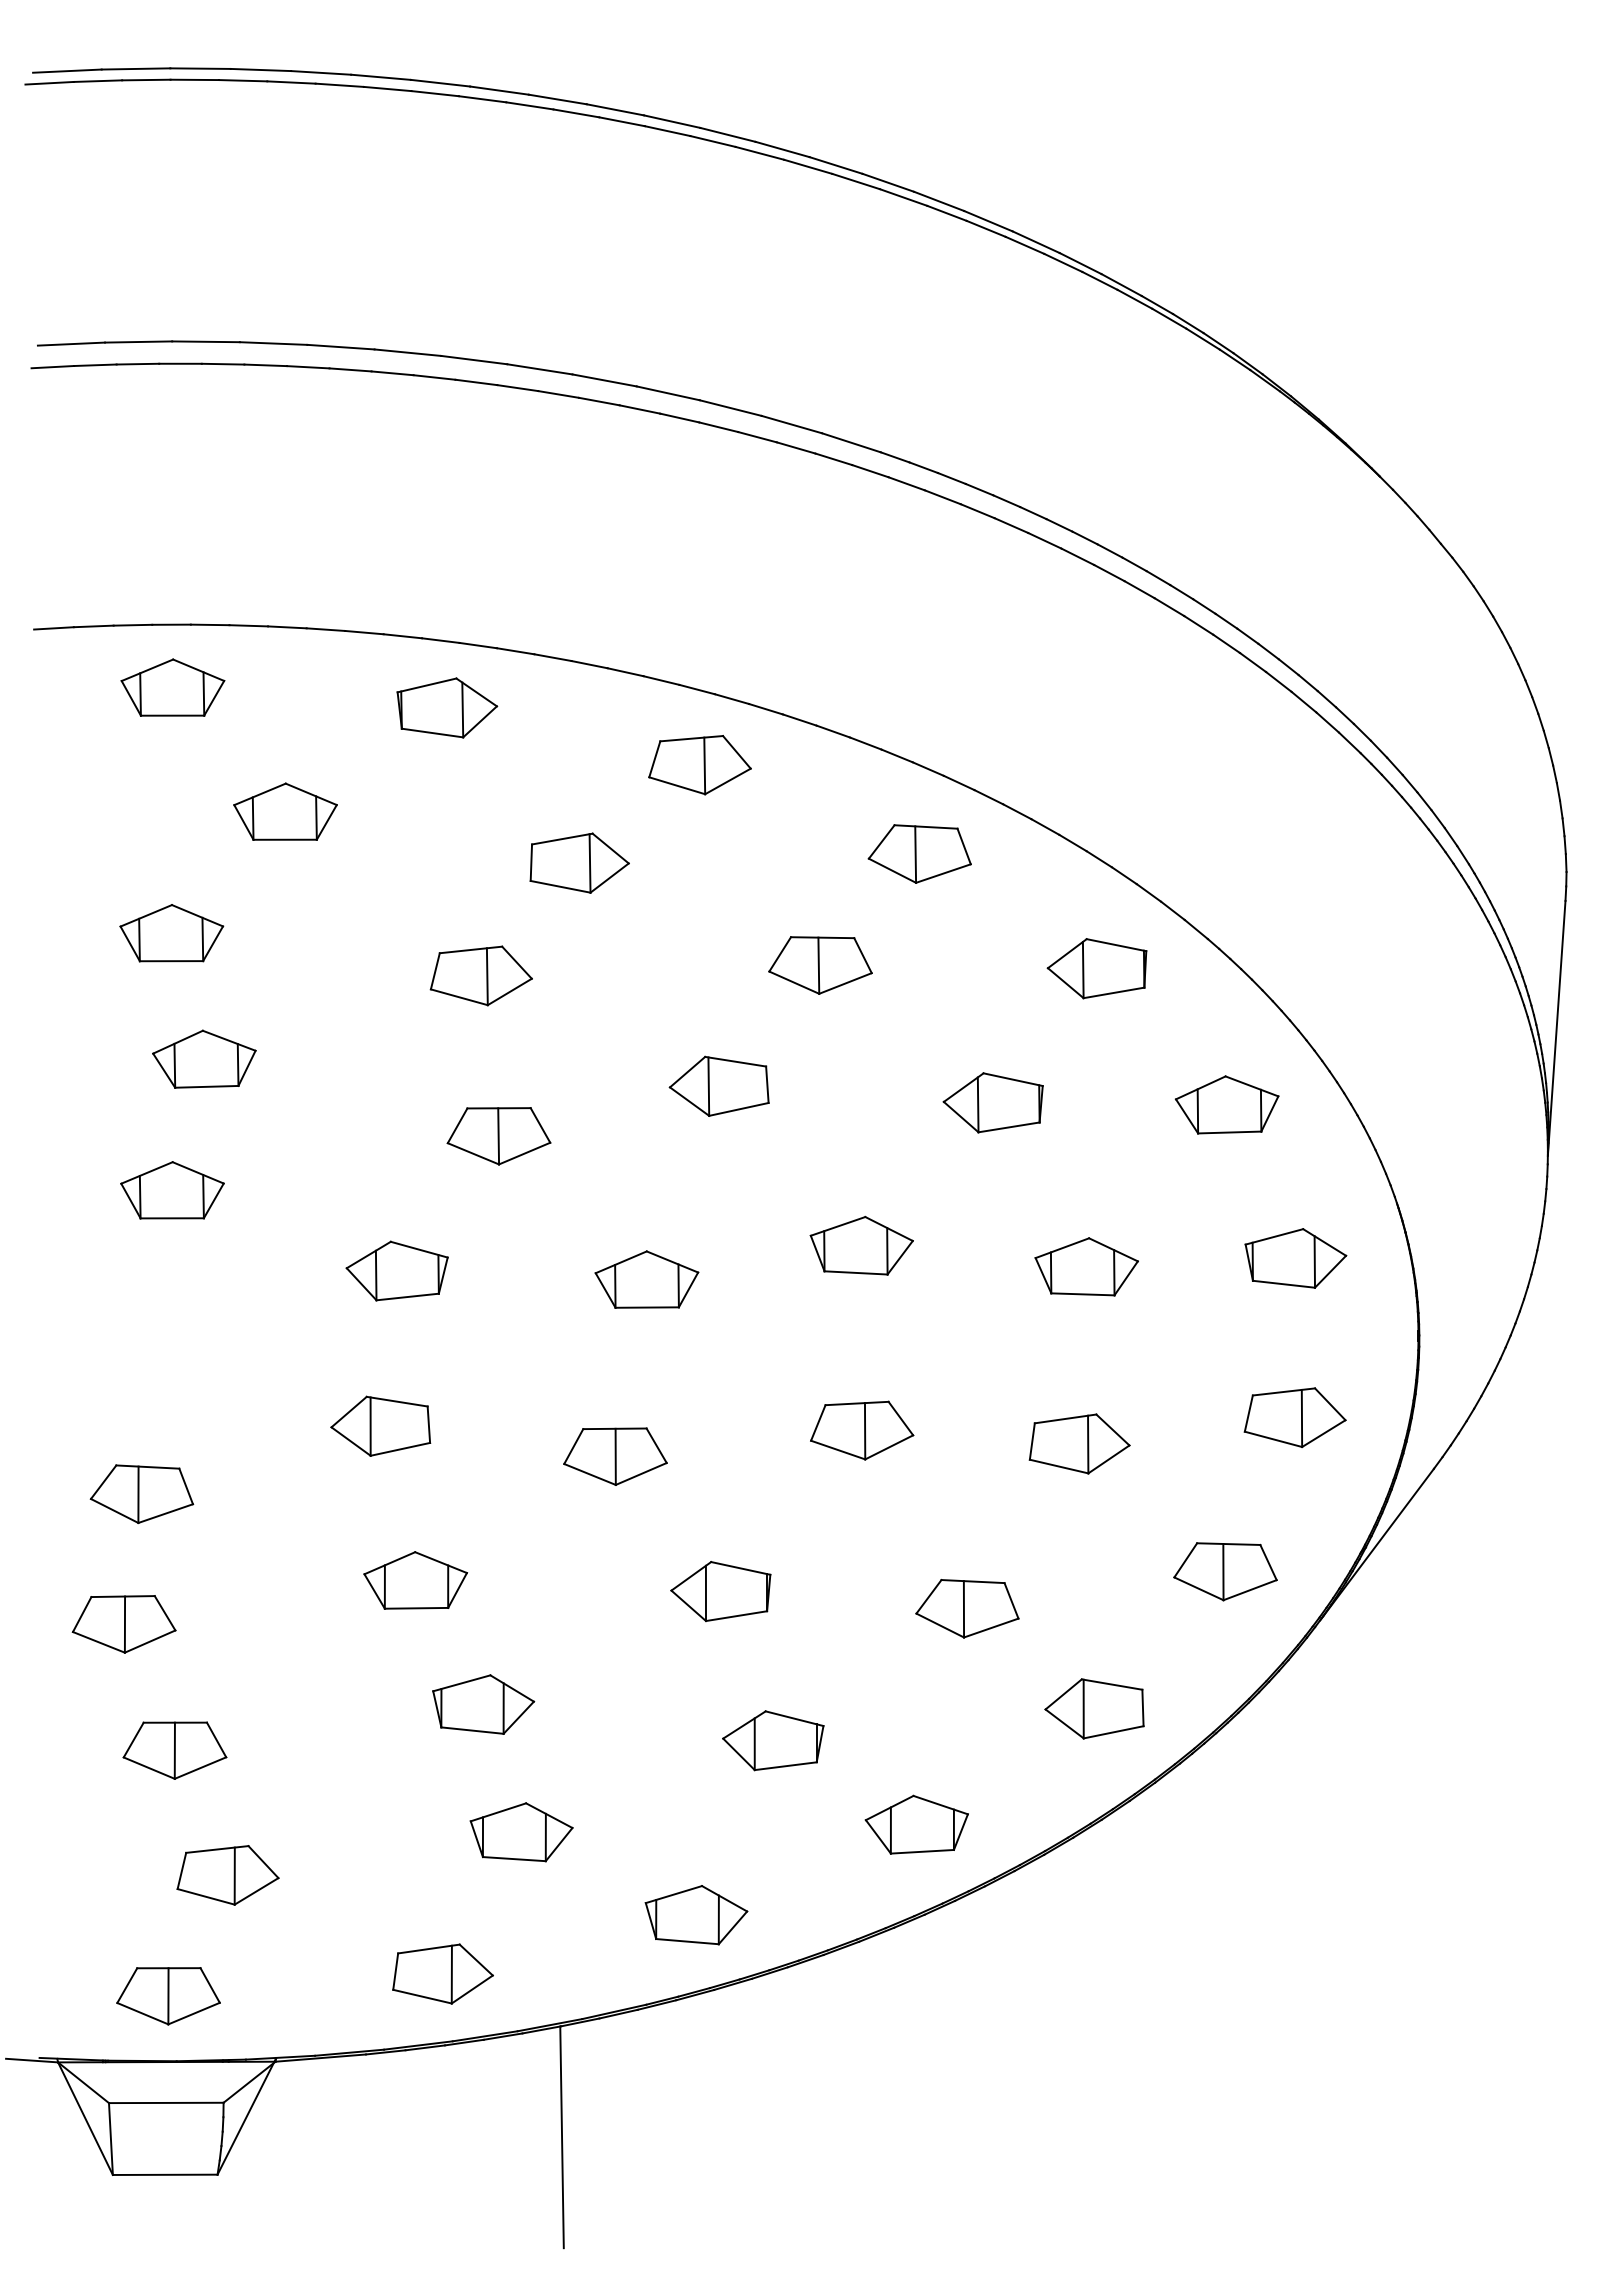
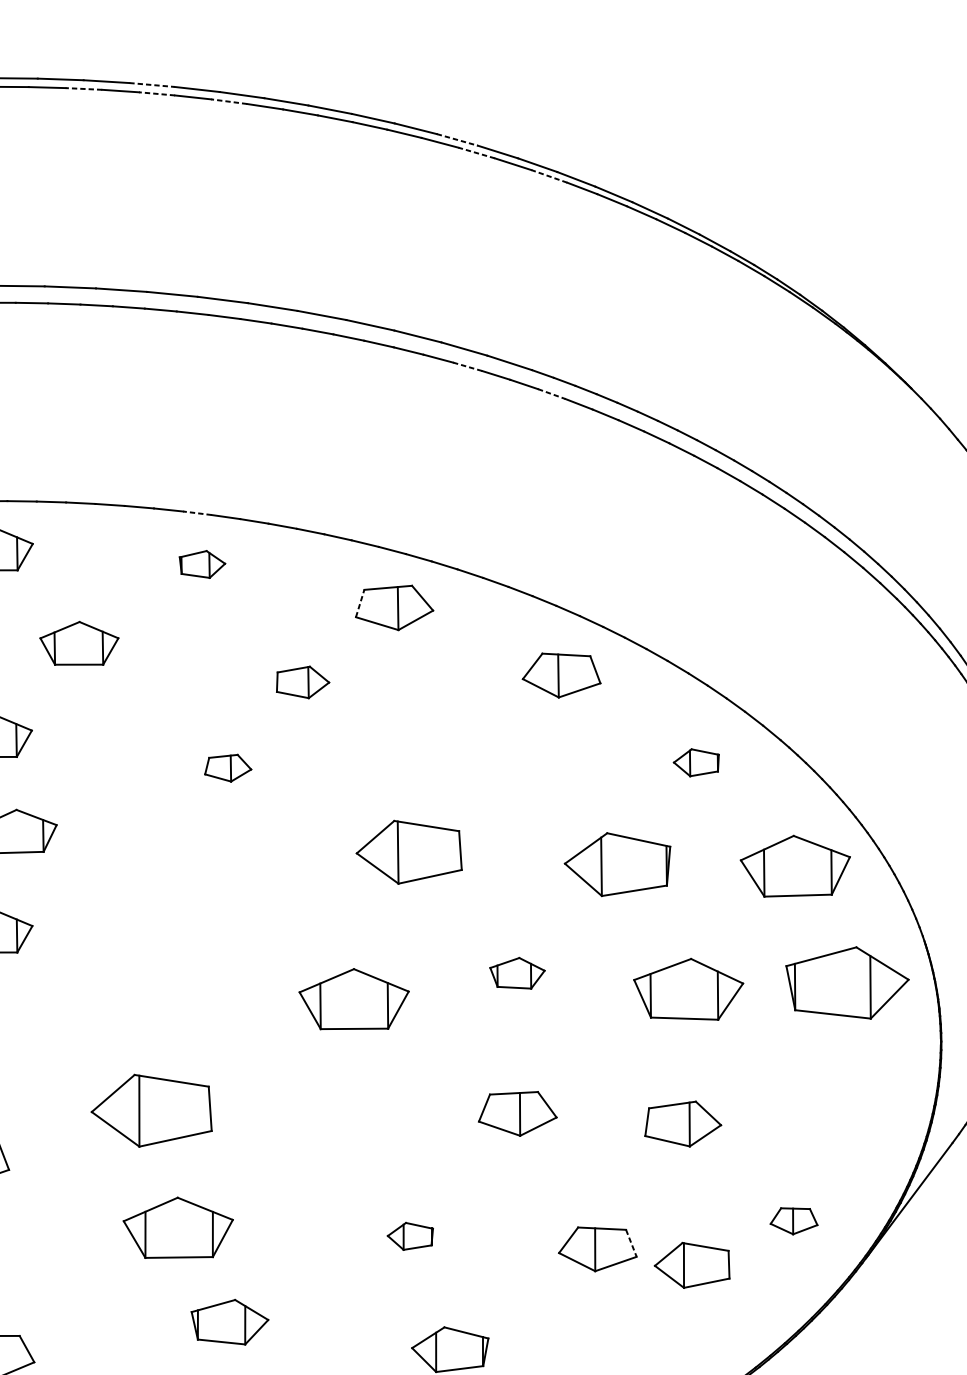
line: (381, 77) -> (152, 85), solid -> dashed
line: (290, 82) -> (83, 88), solid -> dashed
line: (387, 89) -> (156, 94), solid -> dashed
line: (482, 99) -> (229, 101), solid -> dashed
line: (783, 149) -> (458, 139), solid -> dashed
line: (807, 166) -> (476, 152), solid -> dashed
line: (903, 197) -> (549, 176), solid -> dashed
line: (796, 448) -> (467, 367), solid -> dashed
line: (907, 484) -> (552, 394), solid -> dashed
line: (440, 640) -> (197, 513), solid -> dashed
part: (447, 707) -> (202, 564), size x0.6
line: (654, 759) -> (359, 603), solid -> dashed
part: (579, 862) -> (302, 681), size x0.7
part: (820, 965) -> (486, 760), removed
part: (1096, 968) -> (695, 762), size x0.6
part: (480, 975) -> (227, 767), size x0.6
part: (718, 1085) -> (408, 851), size x1.4
part: (992, 1102) -> (616, 864), size x1.4
part: (1226, 1104) -> (794, 865), size x1.4
part: (498, 1136) -> (241, 890), removed
part: (861, 1245) -> (517, 973), size x0.7
part: (1295, 1258) -> (847, 983), size x1.6
part: (1086, 1266) -> (688, 989), size x1.4
part: (396, 1270) -> (163, 992), removed
part: (646, 1279) -> (353, 999), size x1.4
part: (1294, 1417) -> (846, 1103), removed
part: (380, 1425) -> (151, 1110), size x1.6
part: (615, 1456) -> (330, 1133), removed
part: (1225, 1571) -> (794, 1221), size x0.6
part: (415, 1580) -> (178, 1227), size x1.4
part: (720, 1591) -> (410, 1236), size x0.6
line: (1011, 1601) -> (631, 1243), solid -> dashed
part: (1094, 1708) -> (692, 1265), moved

